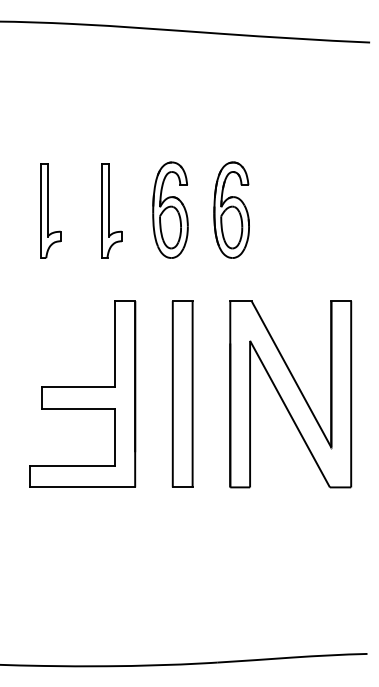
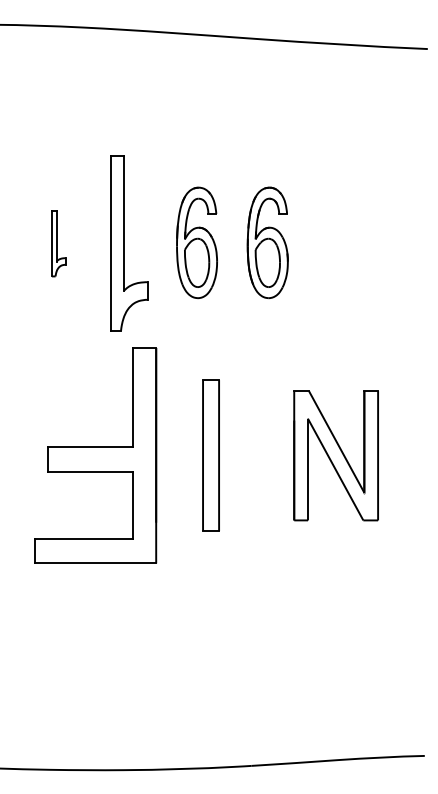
part: (50, 210) -> (58, 243), size x0.6
part: (111, 210) -> (128, 243), size x1.6
part: (182, 393) -> (210, 454), size x0.7
part: (290, 394) -> (335, 455), size x0.6

